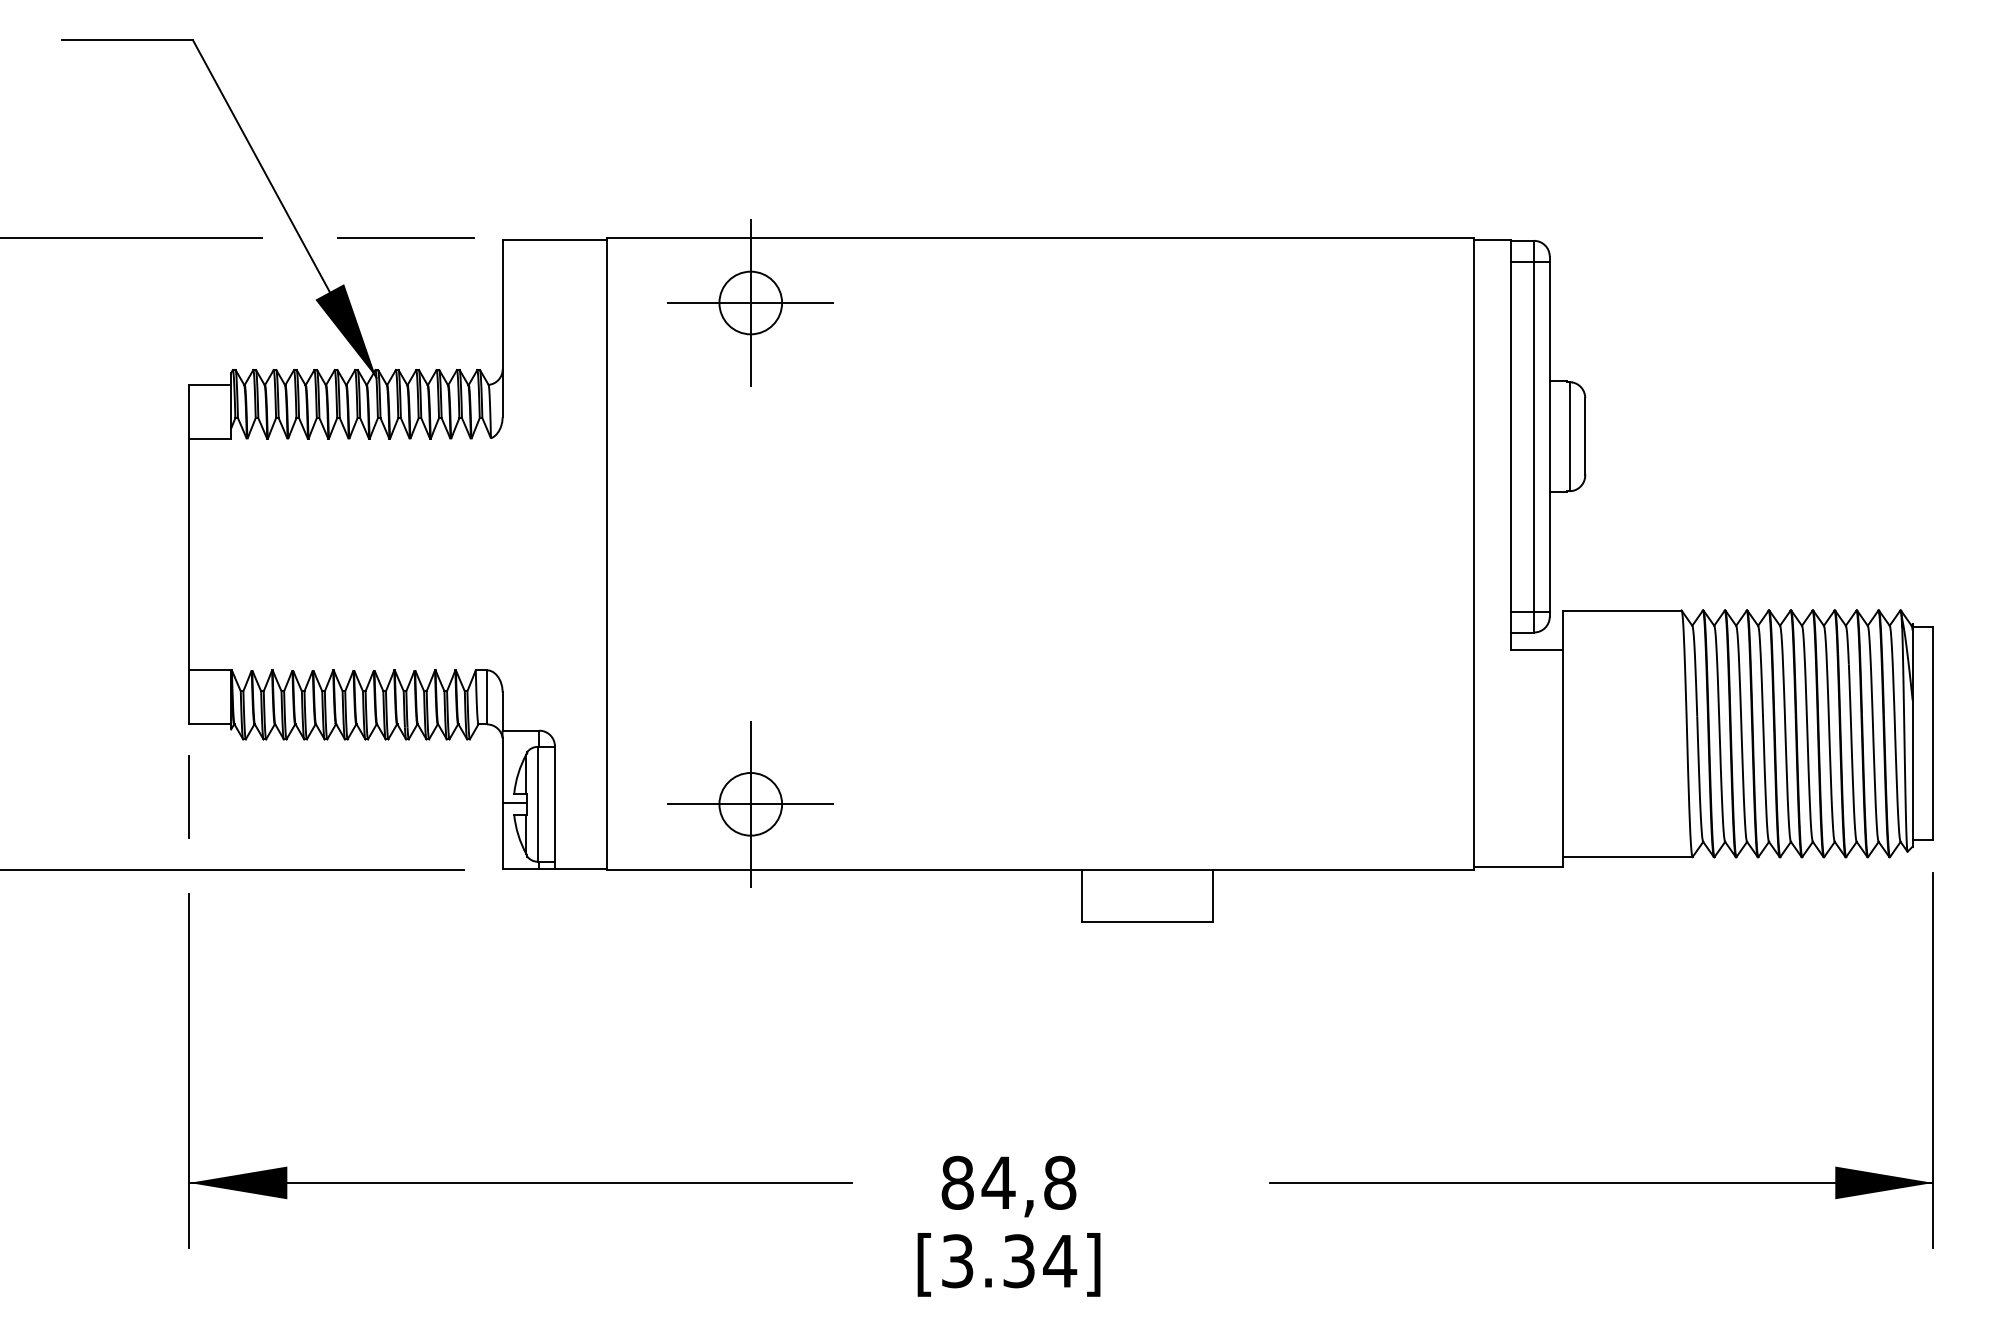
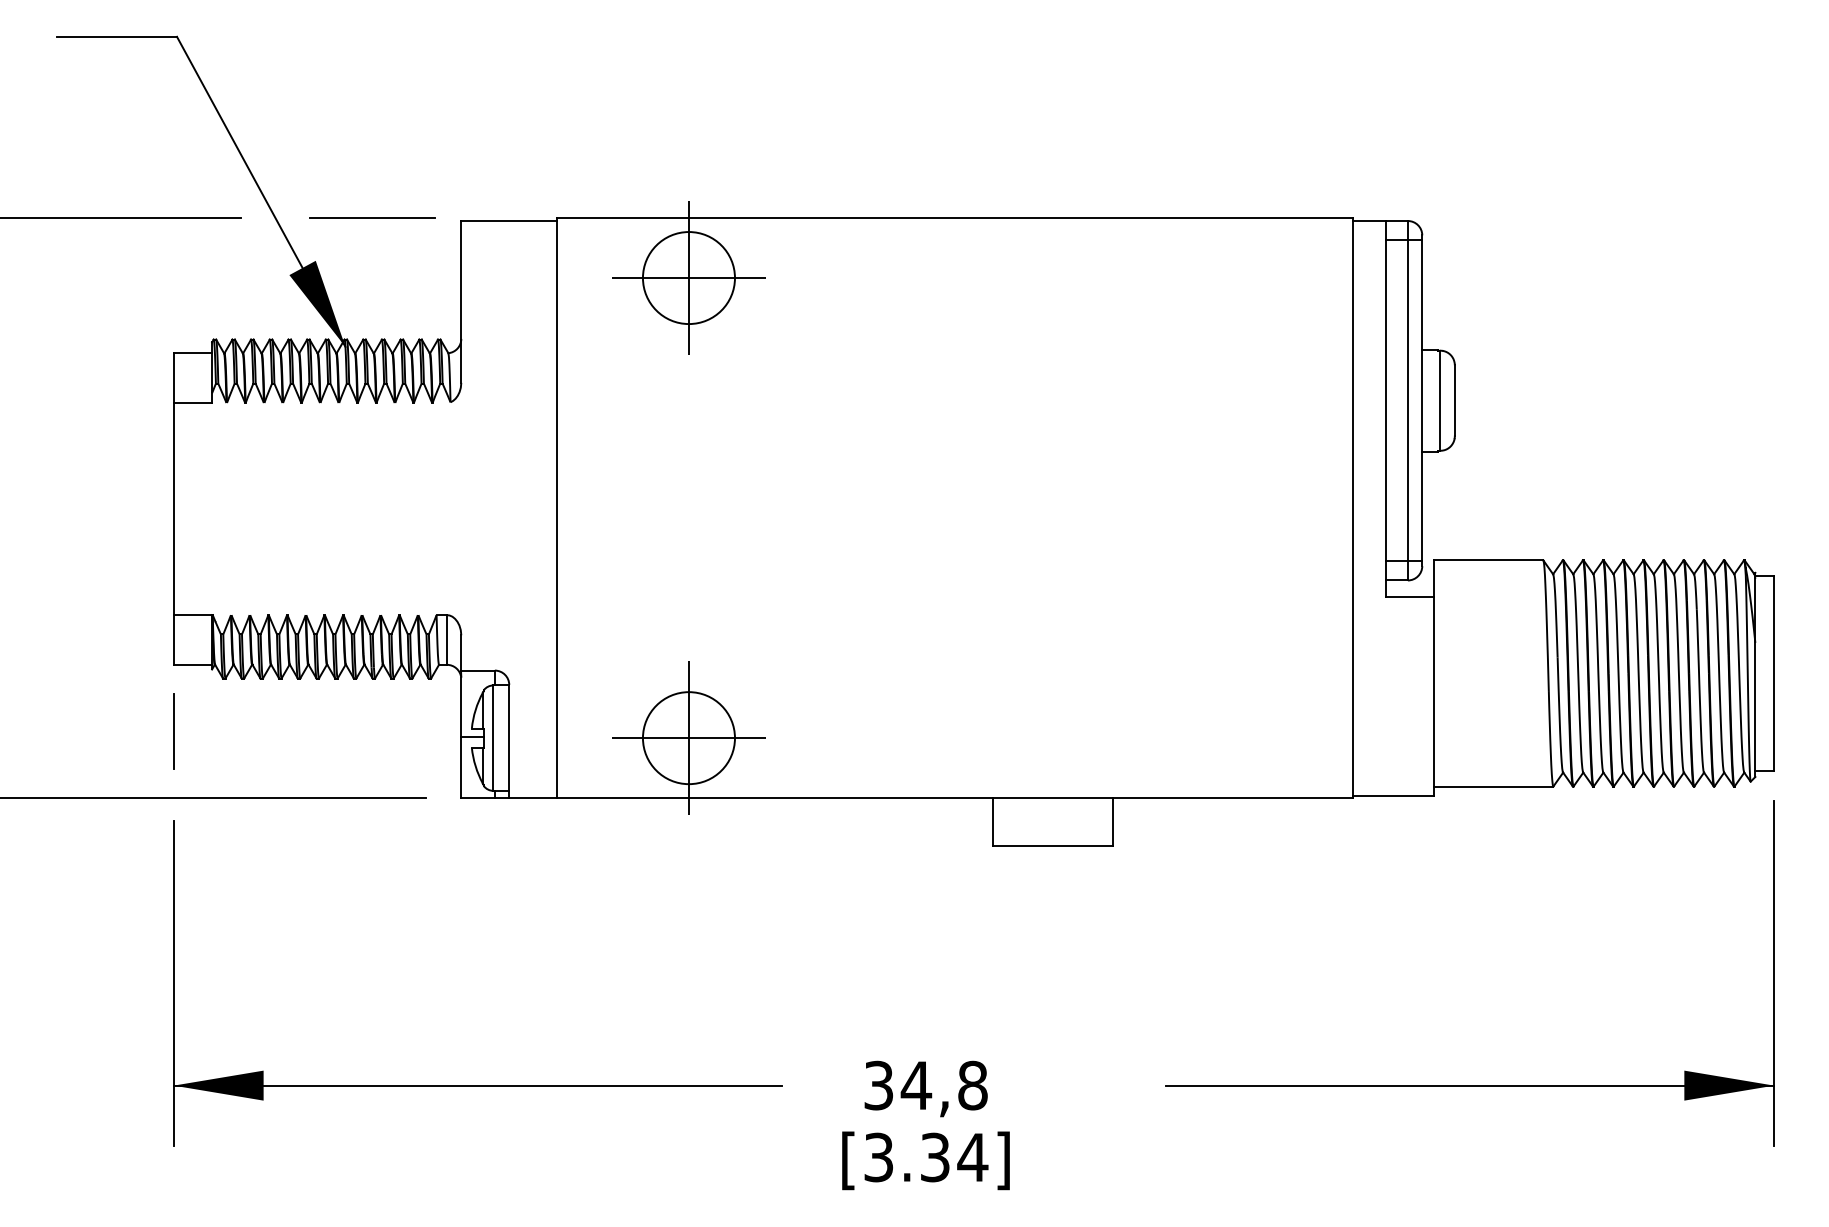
circle: (750, 302) -> (688, 277), size x1.6
circle: (750, 803) -> (688, 737), size x1.6
text: (957, 1182) -> (878, 1085), 84,8 -> 34,8

